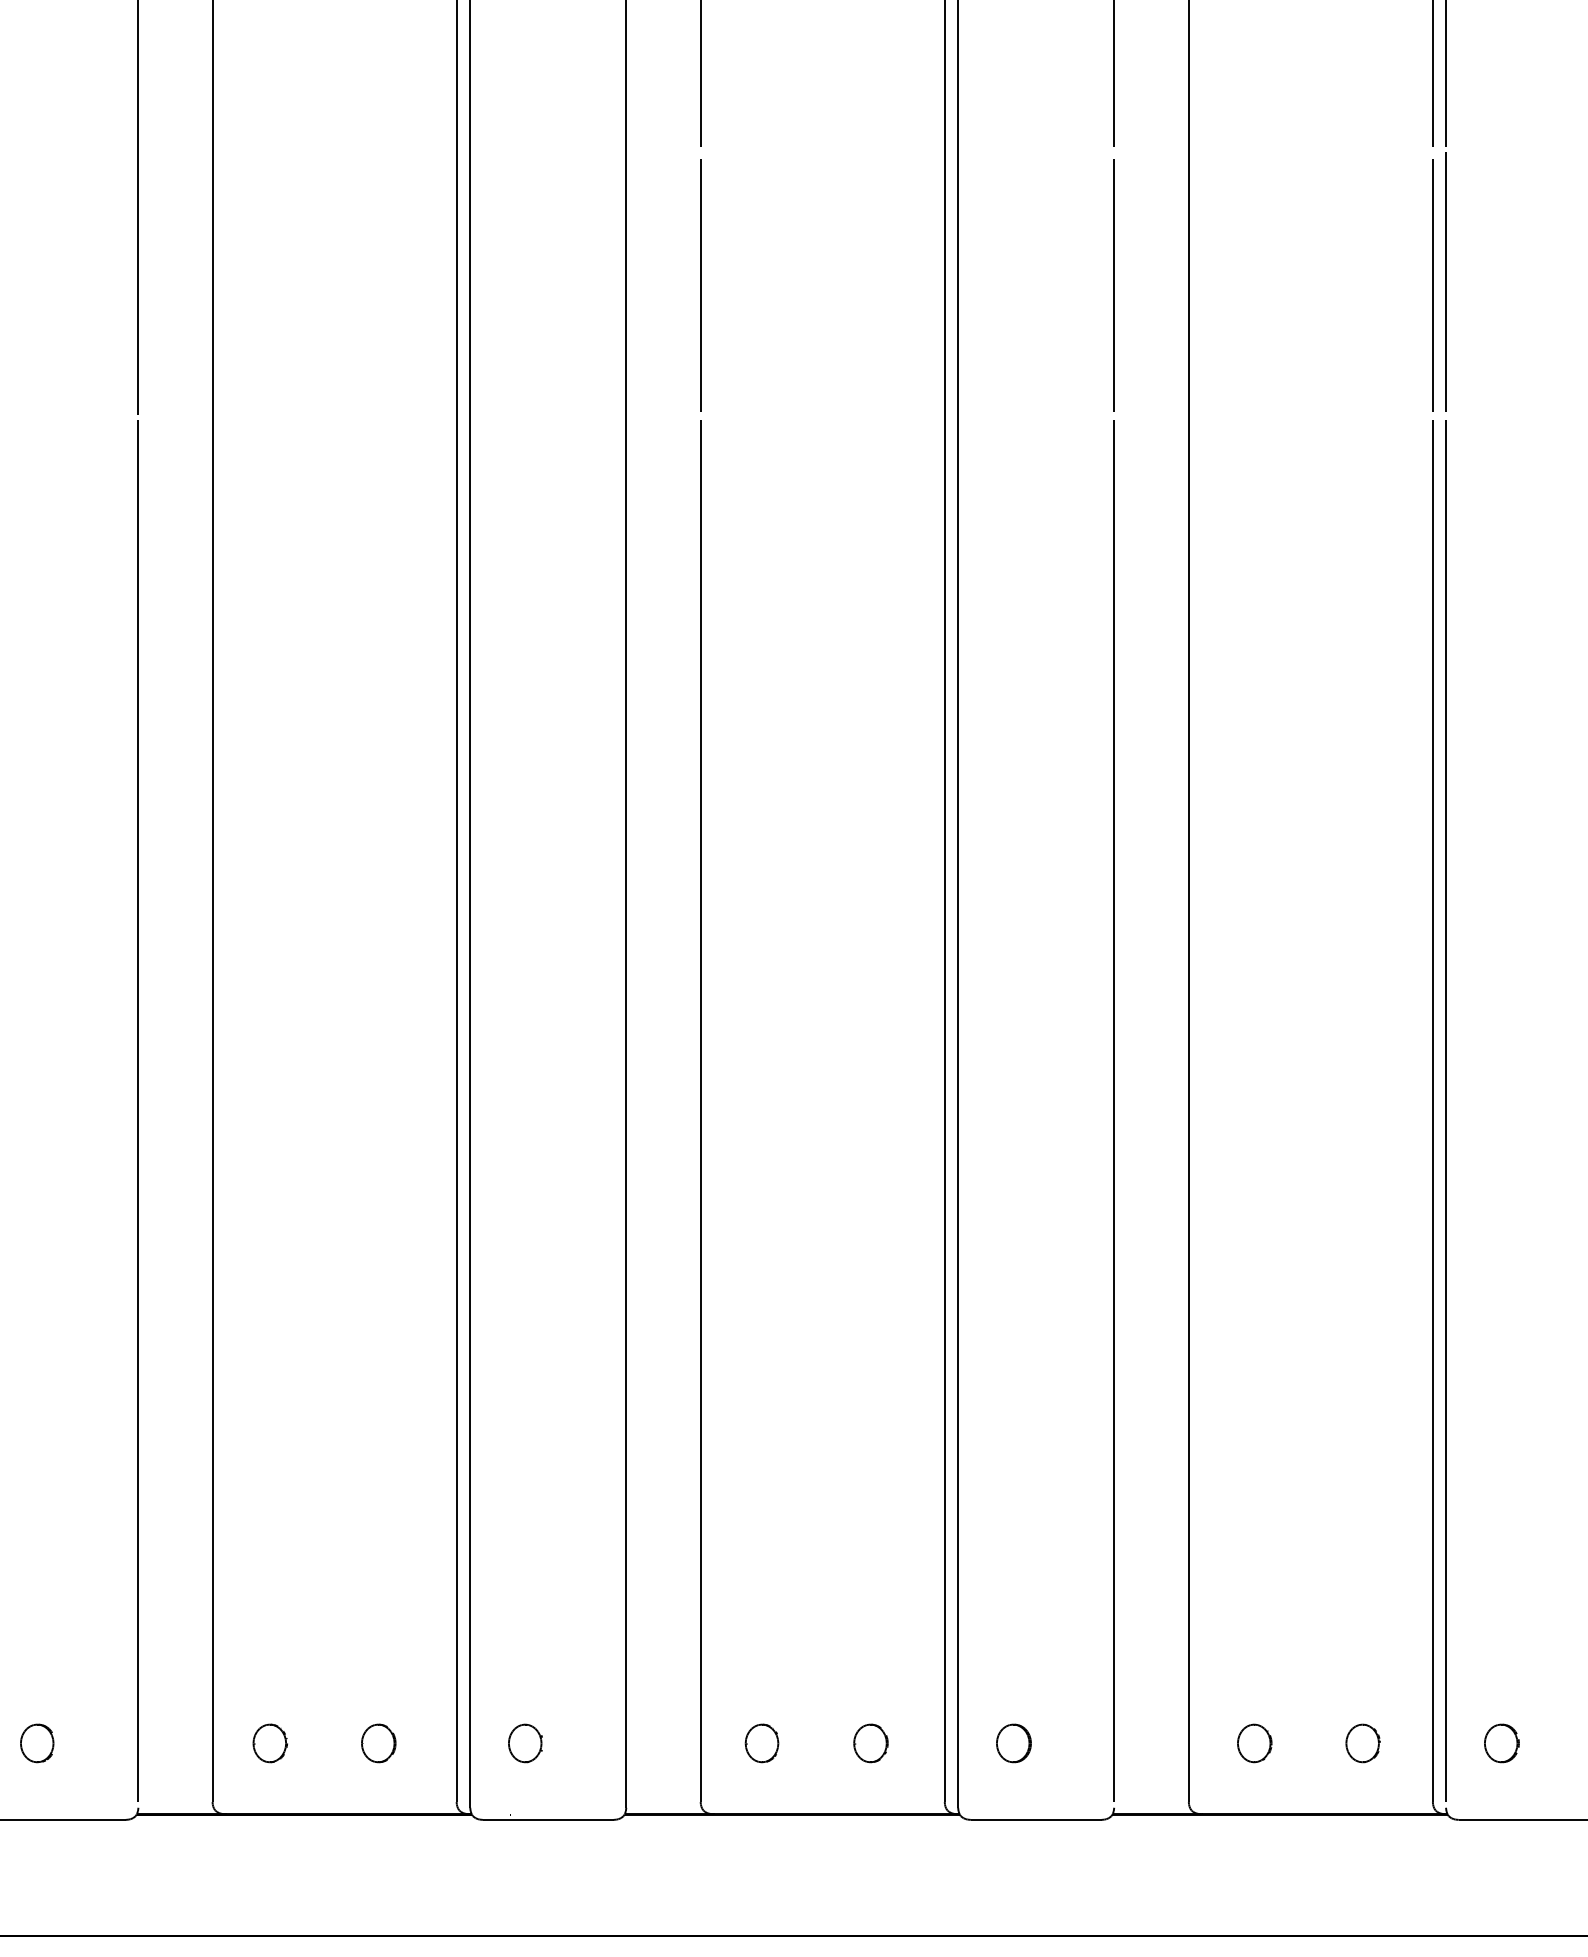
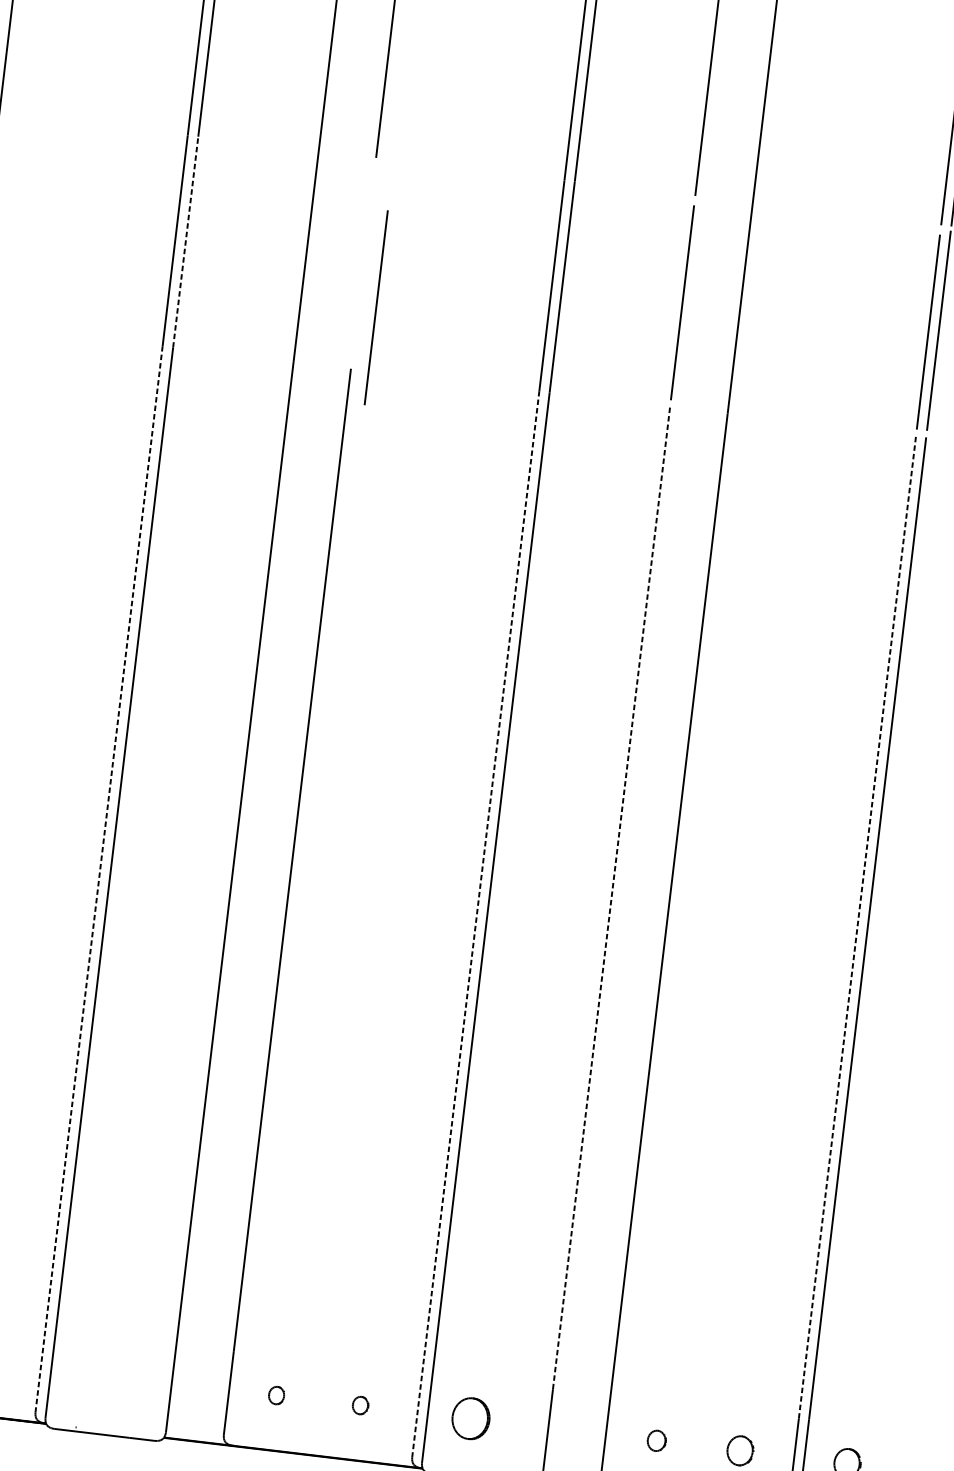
line: (470, 283) -> (185, 242), solid -> dashed
line: (700, 285) -> (376, 307), moved
line: (1114, 1056) -> (611, 897), solid -> dashed
line: (1432, 1056) -> (857, 927), solid -> dashed
line: (456, 1111) -> (98, 879), solid -> dashed
line: (944, 1111) -> (475, 924), solid -> dashed
part: (525, 1743) -> (94, 1373), removed
part: (761, 1743) -> (276, 1395), size x0.6
part: (870, 1743) -> (360, 1405), size x0.6
part: (1013, 1743) -> (470, 1418), size x1.4
part: (1254, 1743) -> (656, 1440), size x0.7

